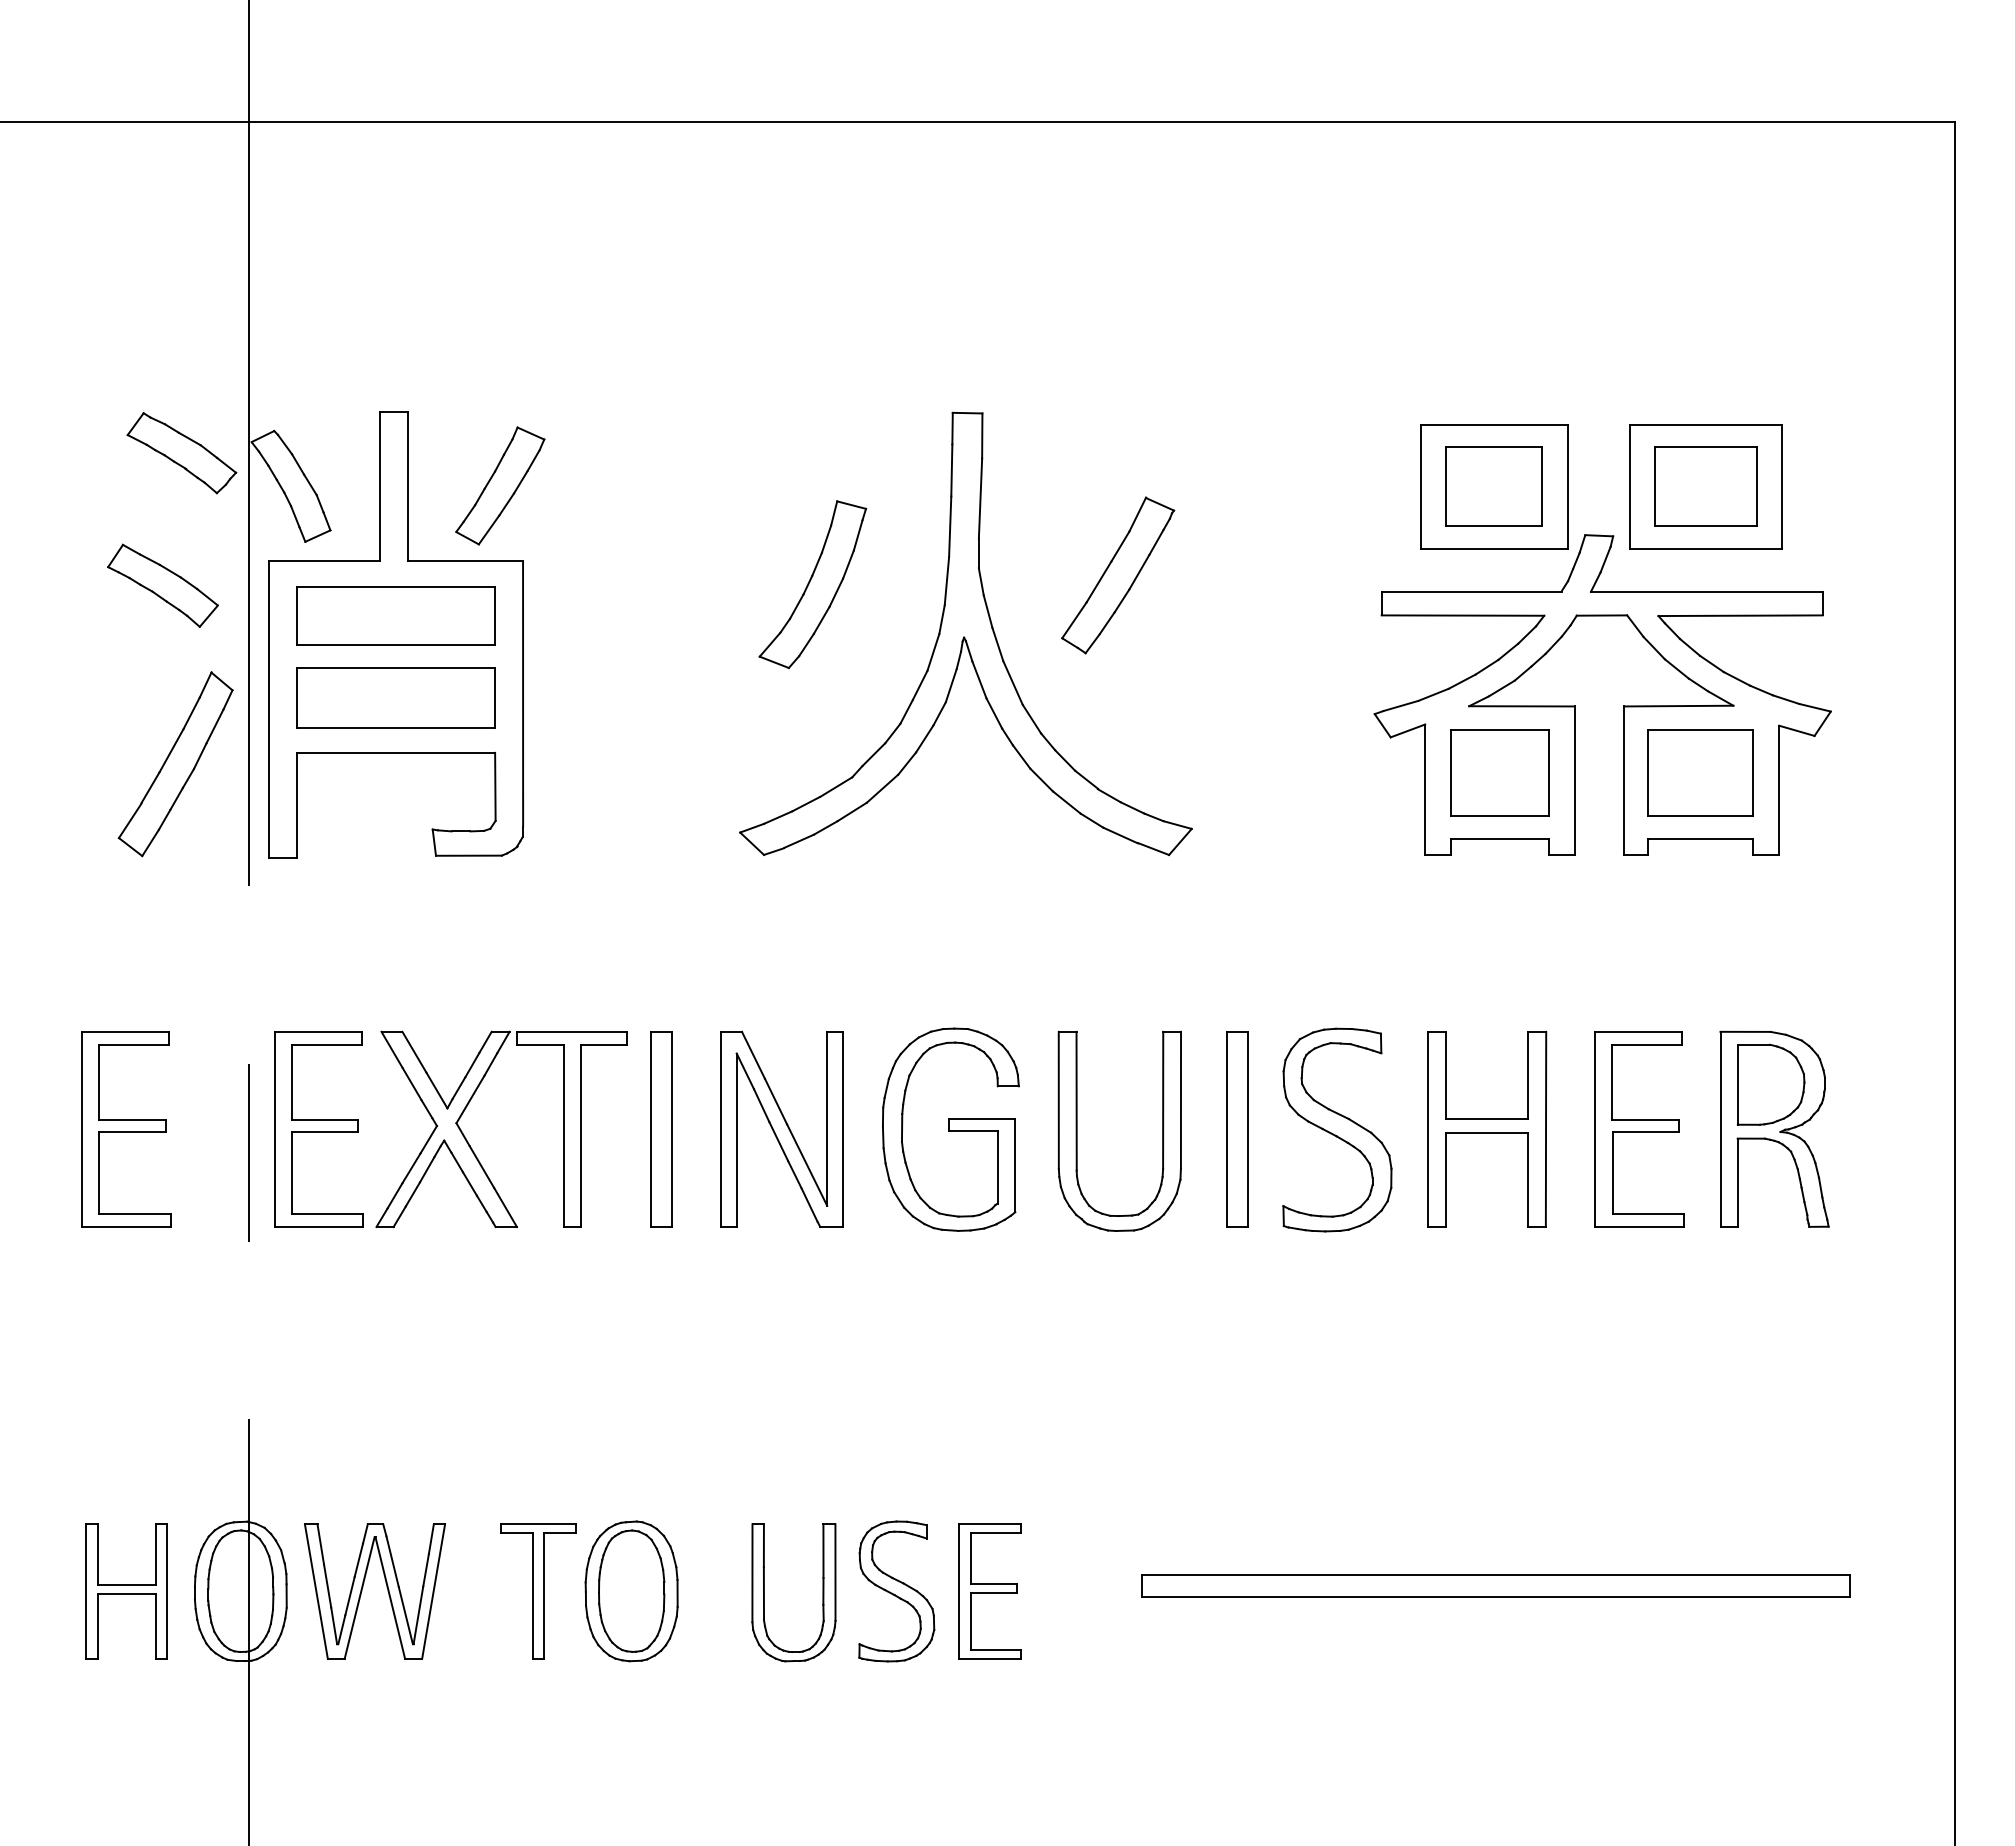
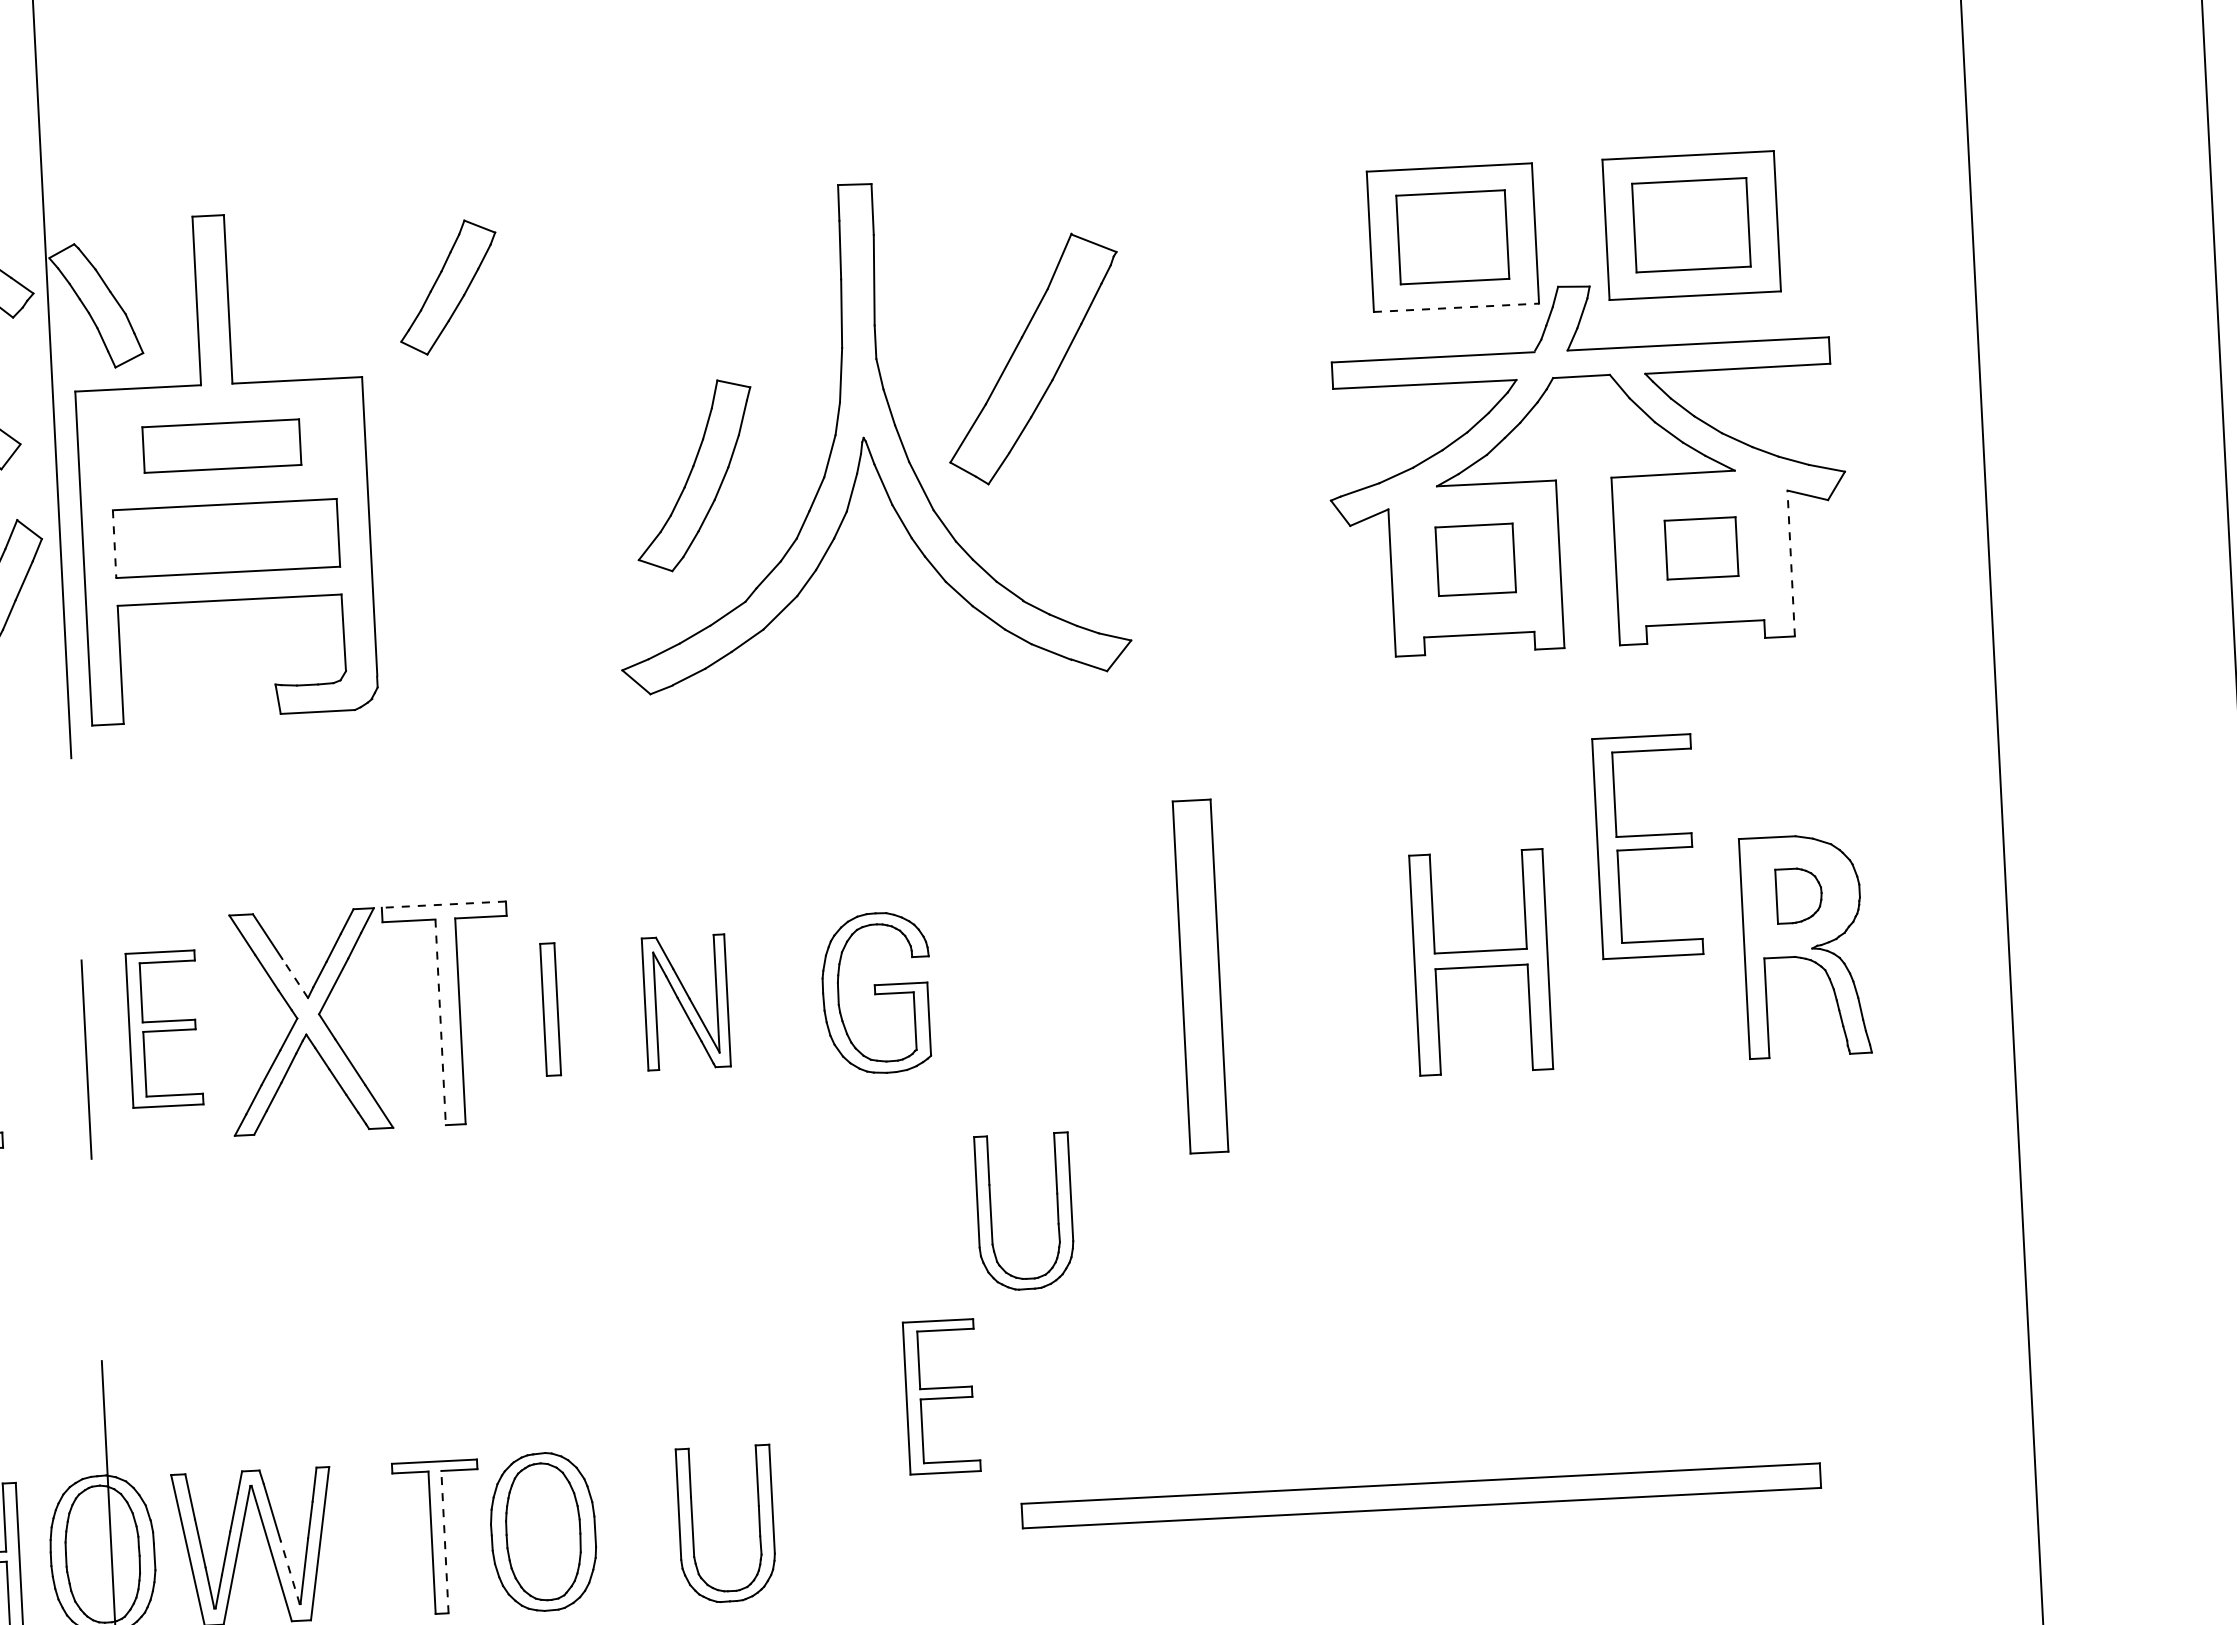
part: (500, 485) -> (448, 286), moved
line: (1494, 549) -> (1456, 308), solid -> dashed
part: (1118, 575) -> (1034, 358), size x1.4
part: (812, 584) -> (694, 475), moved
part: (395, 615) -> (221, 445), size x0.7
line: (296, 698) -> (114, 544), solid -> dashed
part: (1499, 772) -> (1474, 559), size x0.7
part: (1700, 772) -> (1701, 547), size x0.6
line: (1779, 790) -> (1791, 563), solid -> dashed
line: (571, 1031) -> (443, 904), solid -> dashed
part: (1771, 1084) -> (1799, 895), size x0.6
line: (436, 1090) -> (294, 978), solid -> dashed
part: (781, 1128) -> (685, 1001), size x0.6
part: (318, 1129) -> (163, 1029), size x0.7
part: (661, 1129) -> (550, 1009), size x0.6
part: (950, 1129) -> (876, 993), size x0.7
part: (1237, 1129) -> (1199, 976), size x1.6
part: (1337, 1129) -> (1312, 971), removed
part: (1639, 1129) -> (1647, 846), moved
part: (1077, 1130) -> (1019, 986), removed
line: (563, 1136) -> (440, 1023), solid -> dashed
part: (1042, 1329) -> (991, 1213), added
part: (1495, 1585) -> (1420, 1495), moved
part: (896, 1591) -> (841, 1517), removed
part: (989, 1591) -> (940, 1396), moved
line: (544, 1595) -> (445, 1541), solid -> dashed
line: (405, 1615) -> (289, 1572), solid -> dashed

